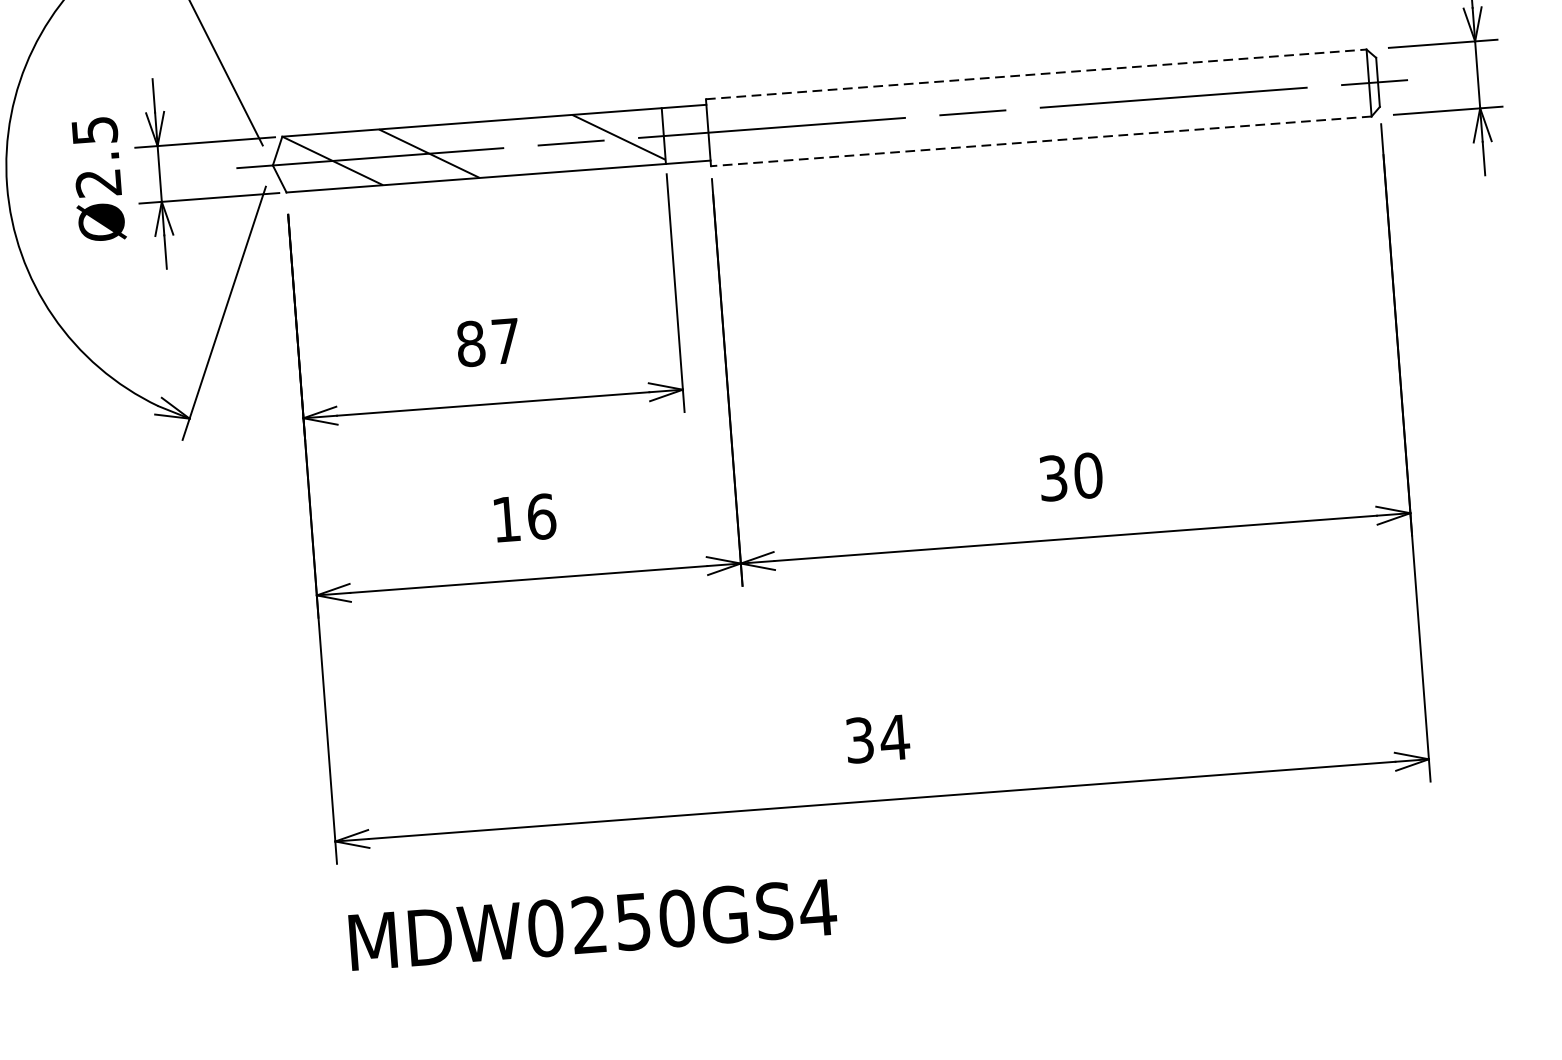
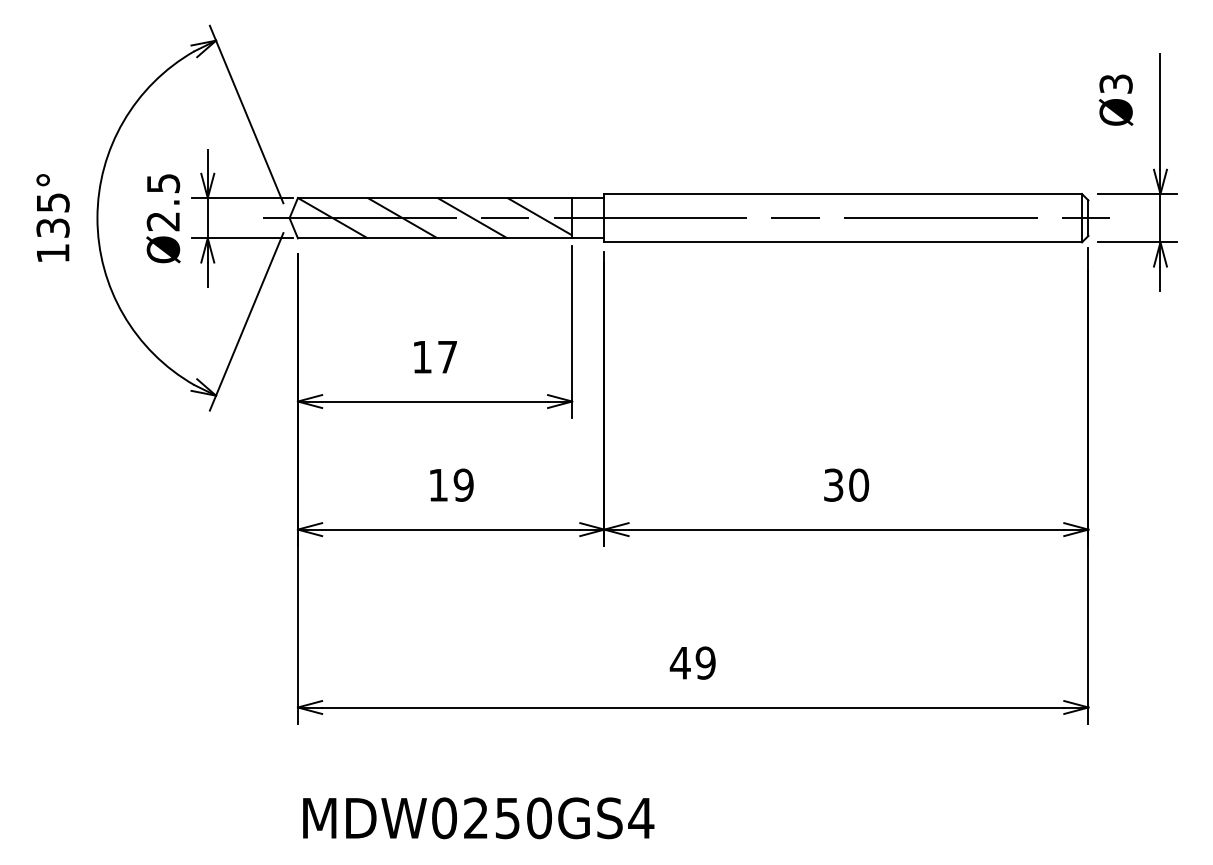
line: (1036, 75) -> (843, 194), dashed -> solid
line: (1041, 141) -> (843, 242), dashed -> solid
line: (525, 146) -> (472, 218), added
text: (471, 342) -> (422, 356), 87 -> 17
text: (541, 515) -> (463, 484), 16 -> 19
text: (876, 738) -> (692, 662), 34 -> 49
text: (592, 925) -> (478, 818), moved

